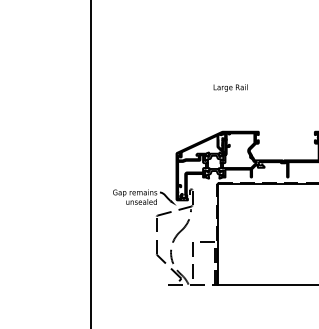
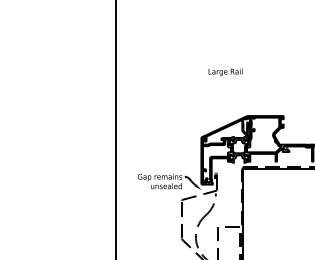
text: (230, 87) -> (225, 71), moved

